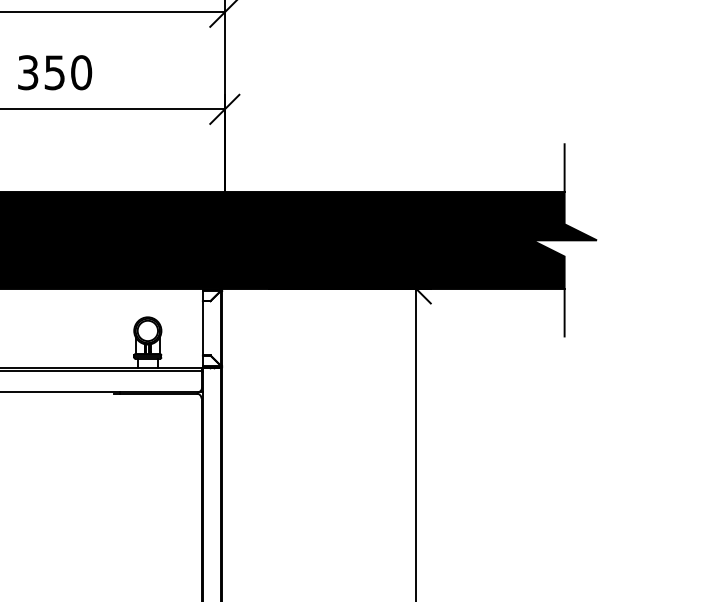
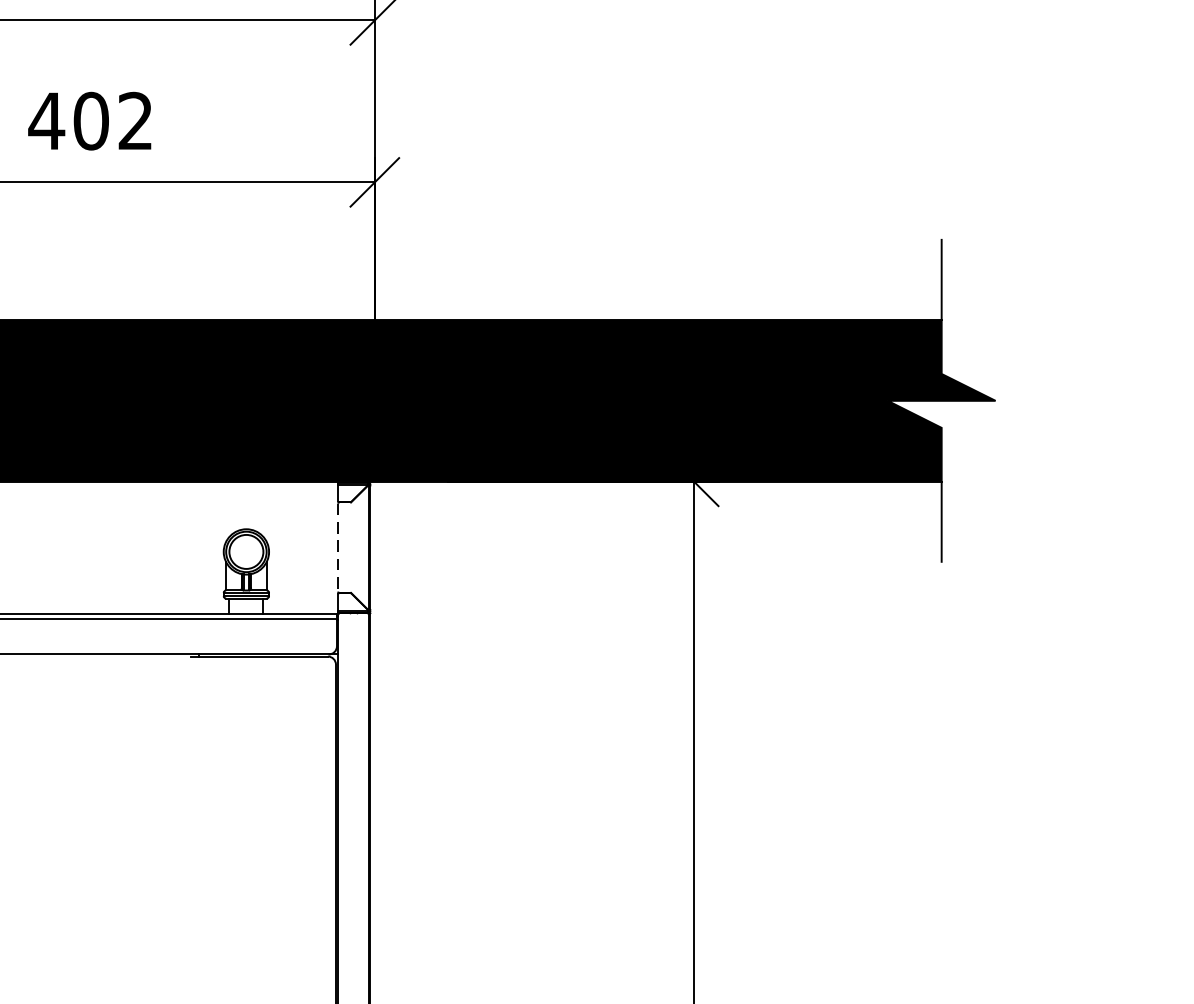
text: (54, 72) -> (90, 120), 350 -> 402
line: (202, 328) -> (337, 547), solid -> dashed

